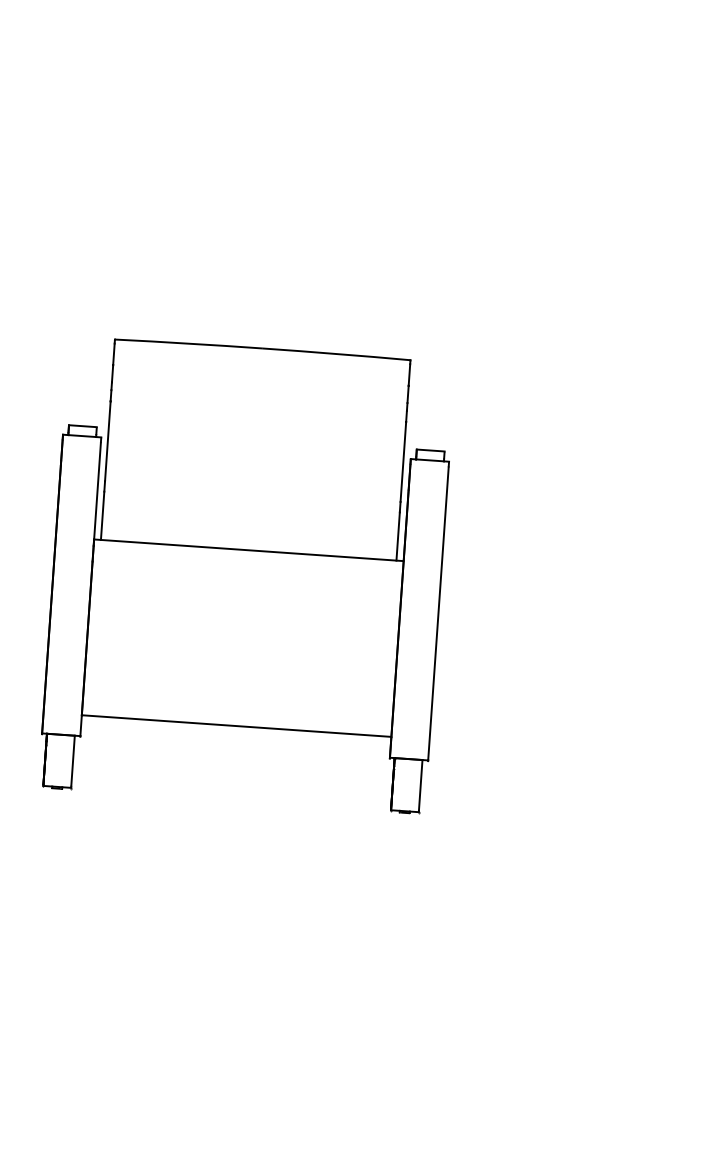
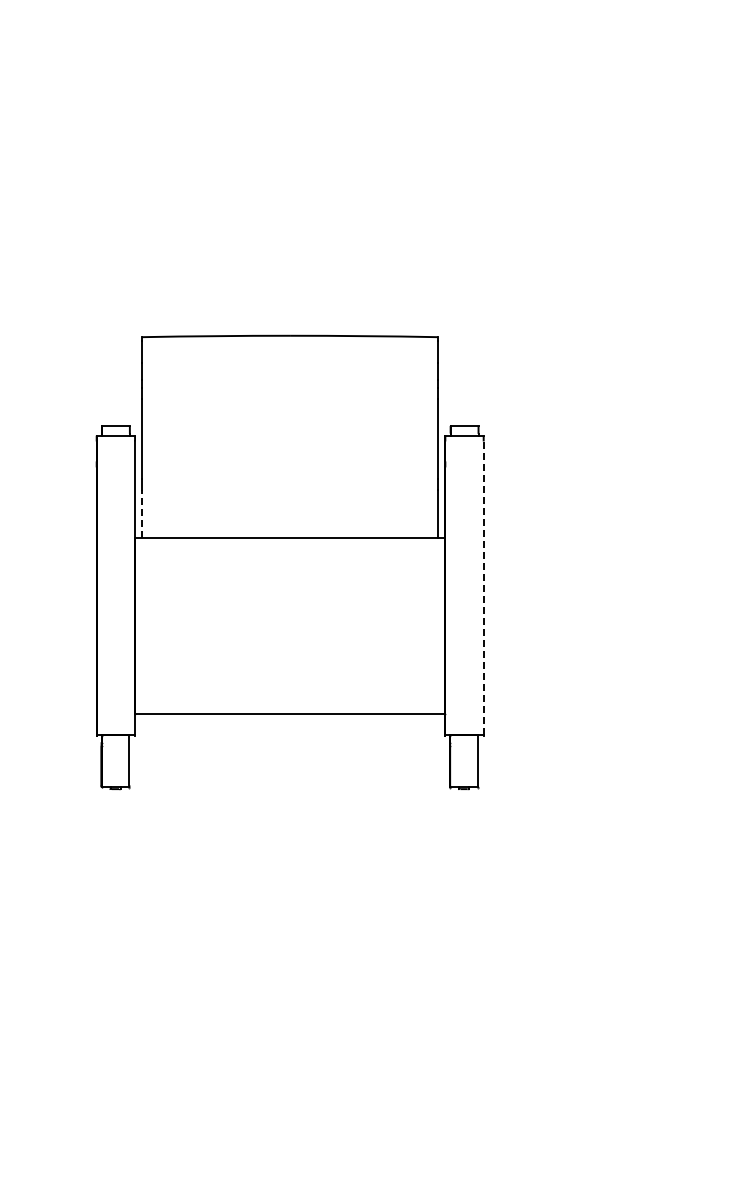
line: (102, 515) -> (141, 513), solid -> dashed
line: (438, 614) -> (483, 588), solid -> dashed

